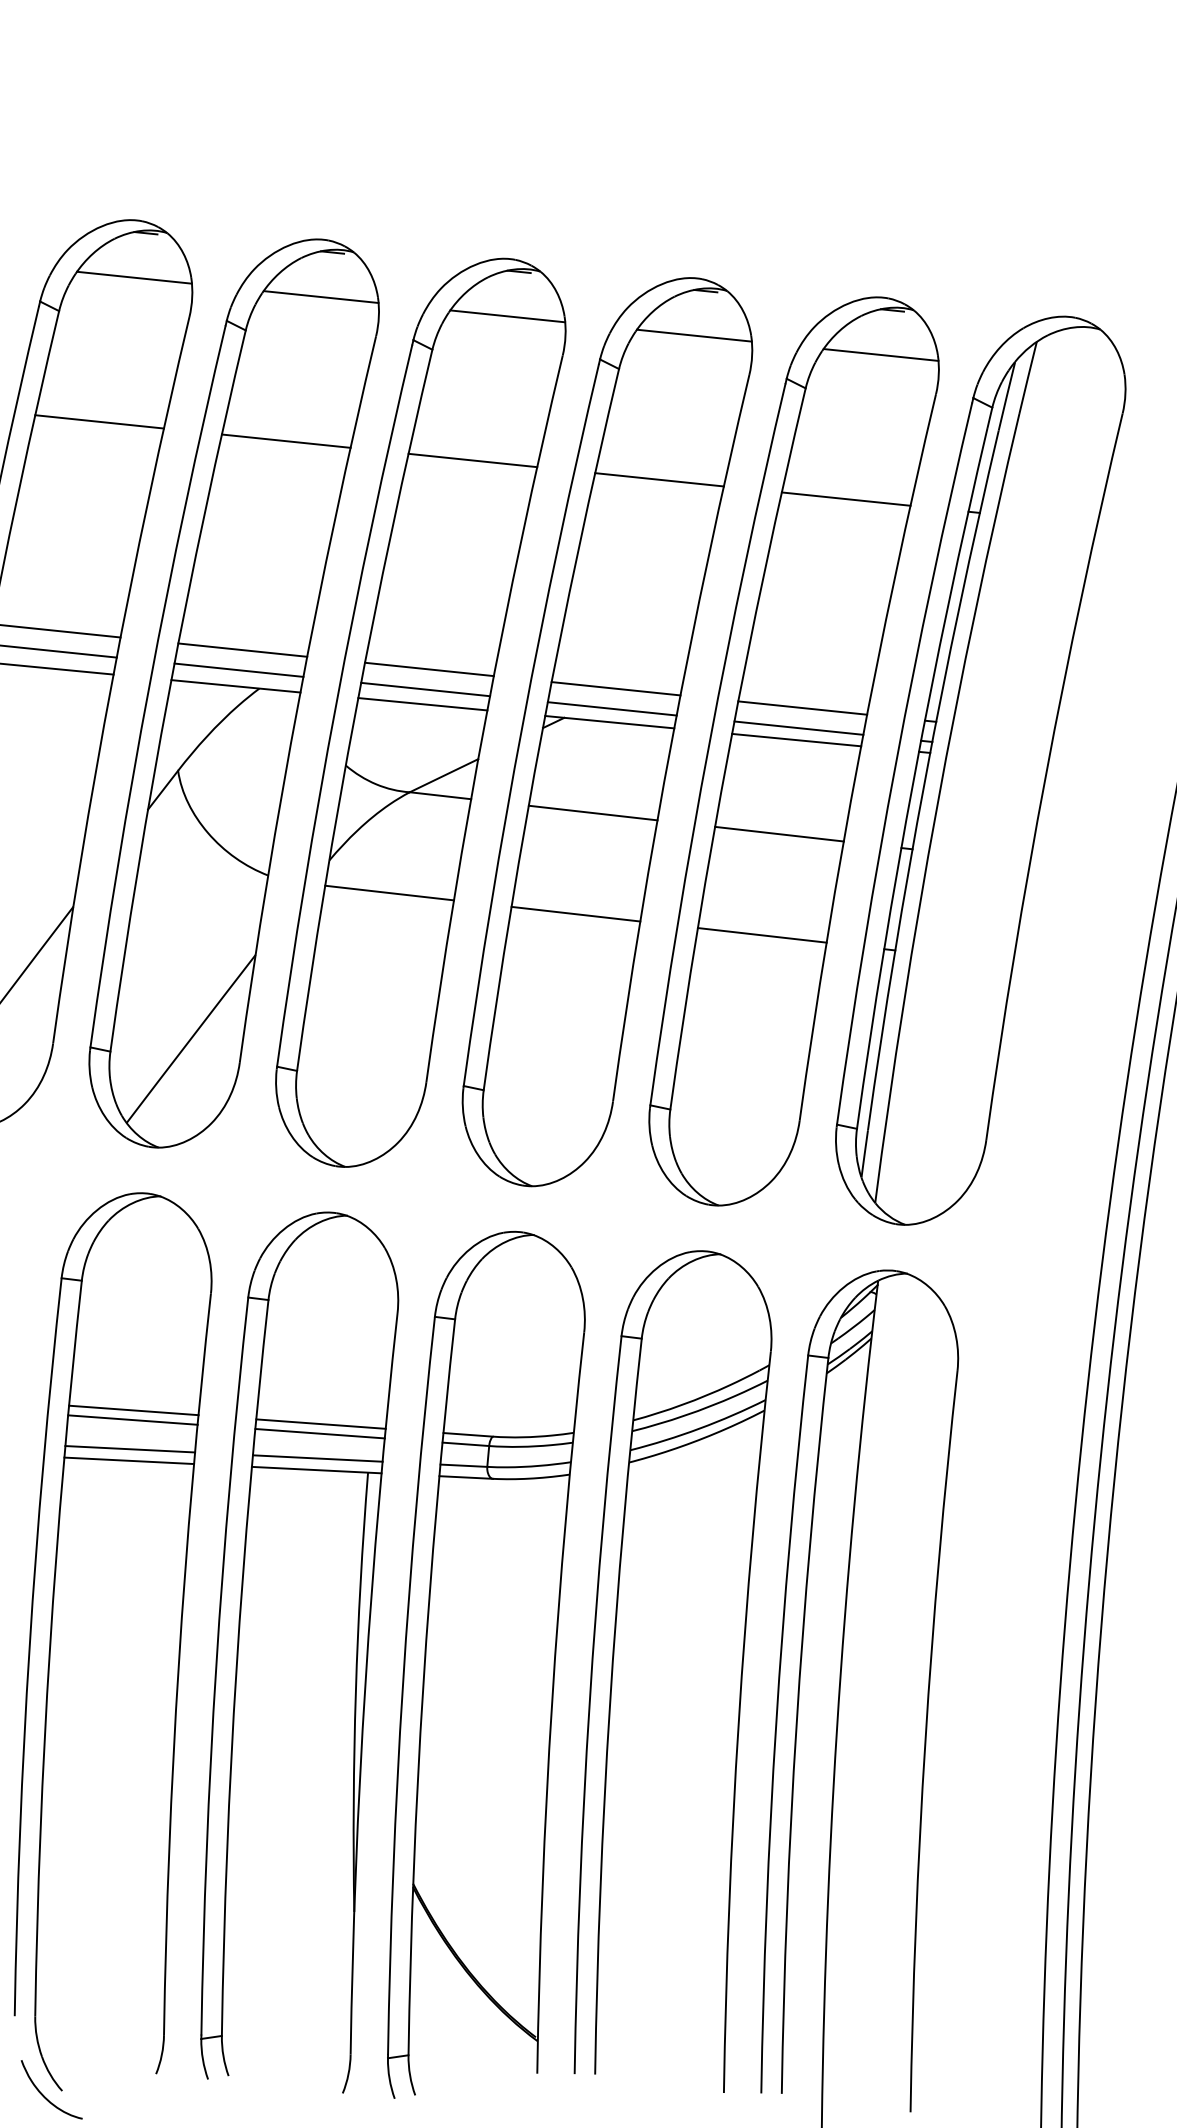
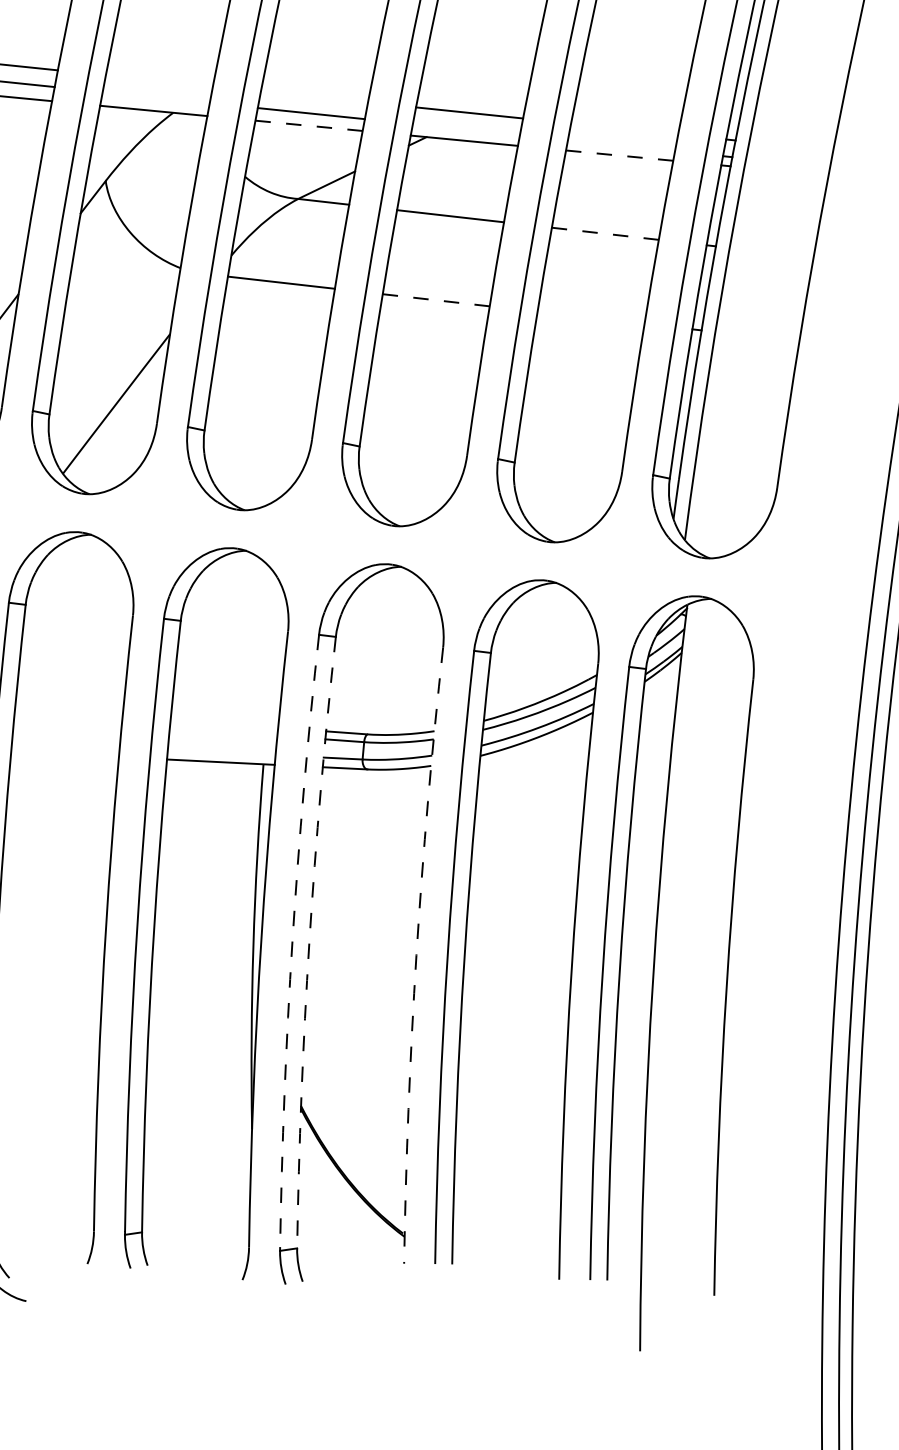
line: (242, 649) -> (159, 80), removed
line: (238, 669) -> (155, 96), removed
line: (429, 669) -> (314, 96), removed
line: (422, 704) -> (308, 126), solid -> dashed
line: (802, 707) -> (624, 128), removed
line: (611, 708) -> (465, 129), removed
line: (798, 727) -> (621, 145), removed
line: (796, 740) -> (619, 155), solid -> dashed
line: (779, 834) -> (605, 234), solid -> dashed
line: (575, 914) -> (435, 300), solid -> dashed
line: (761, 935) -> (590, 317), removed
line: (133, 1410) -> (68, 712), removed
line: (132, 1419) -> (67, 720), removed
line: (320, 1423) -> (224, 723), removed
line: (319, 1433) -> (223, 731), removed
line: (130, 1449) -> (66, 745), removed
line: (317, 1458) -> (221, 752), removed
line: (129, 1460) -> (65, 754), removed
arc: (402, 1685) -> (292, 941), solid -> dashed
arc: (423, 1686) -> (309, 941), solid -> dashed
arc: (552, 1702) -> (416, 955), solid -> dashed

